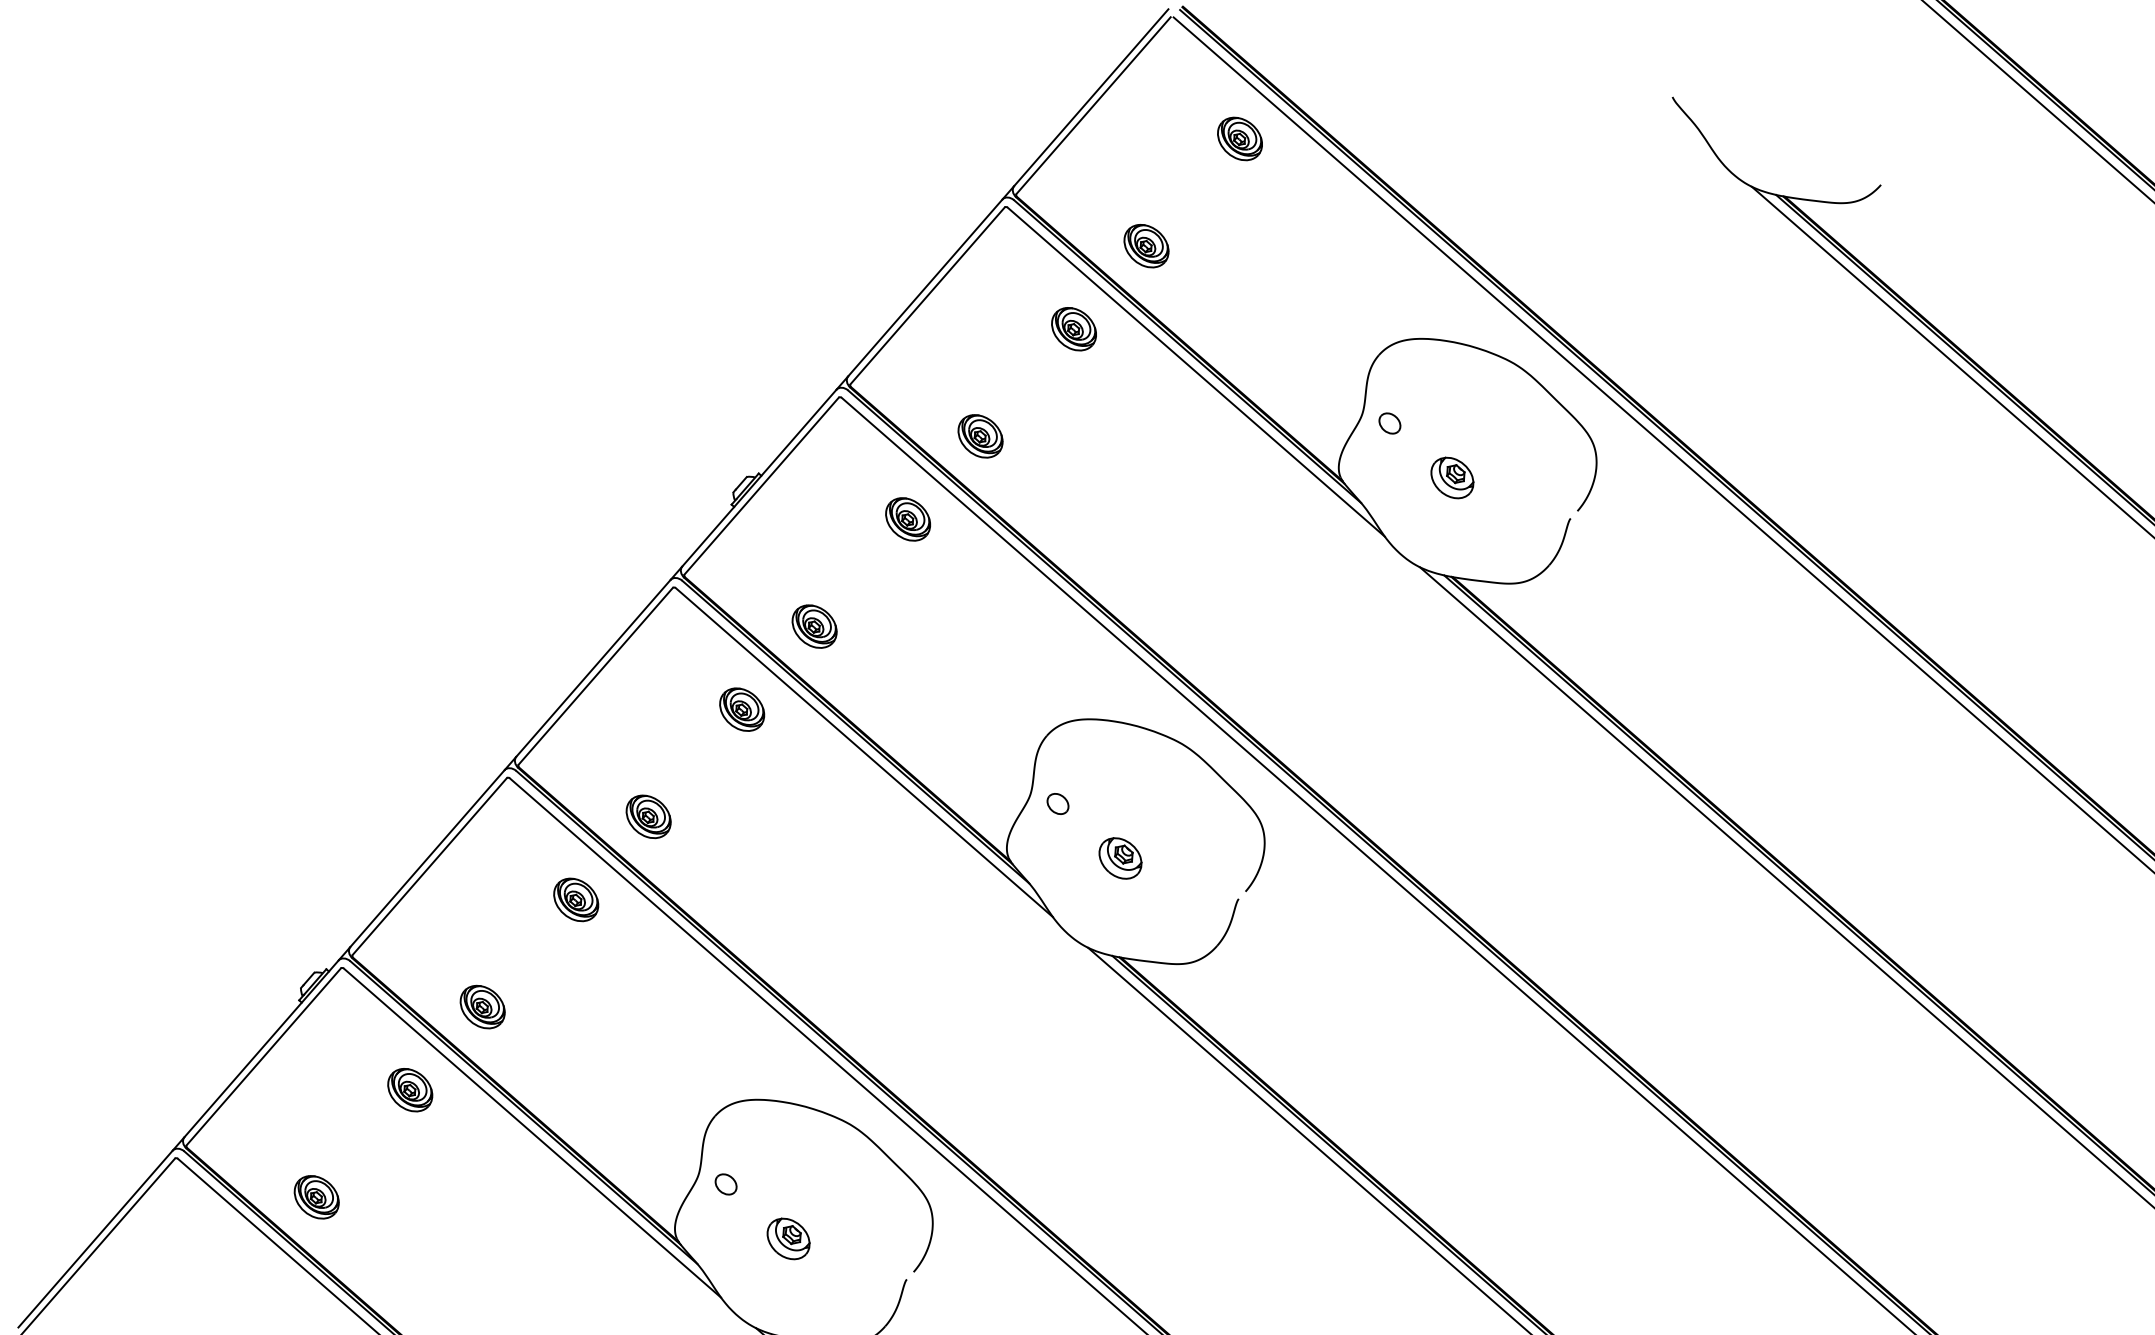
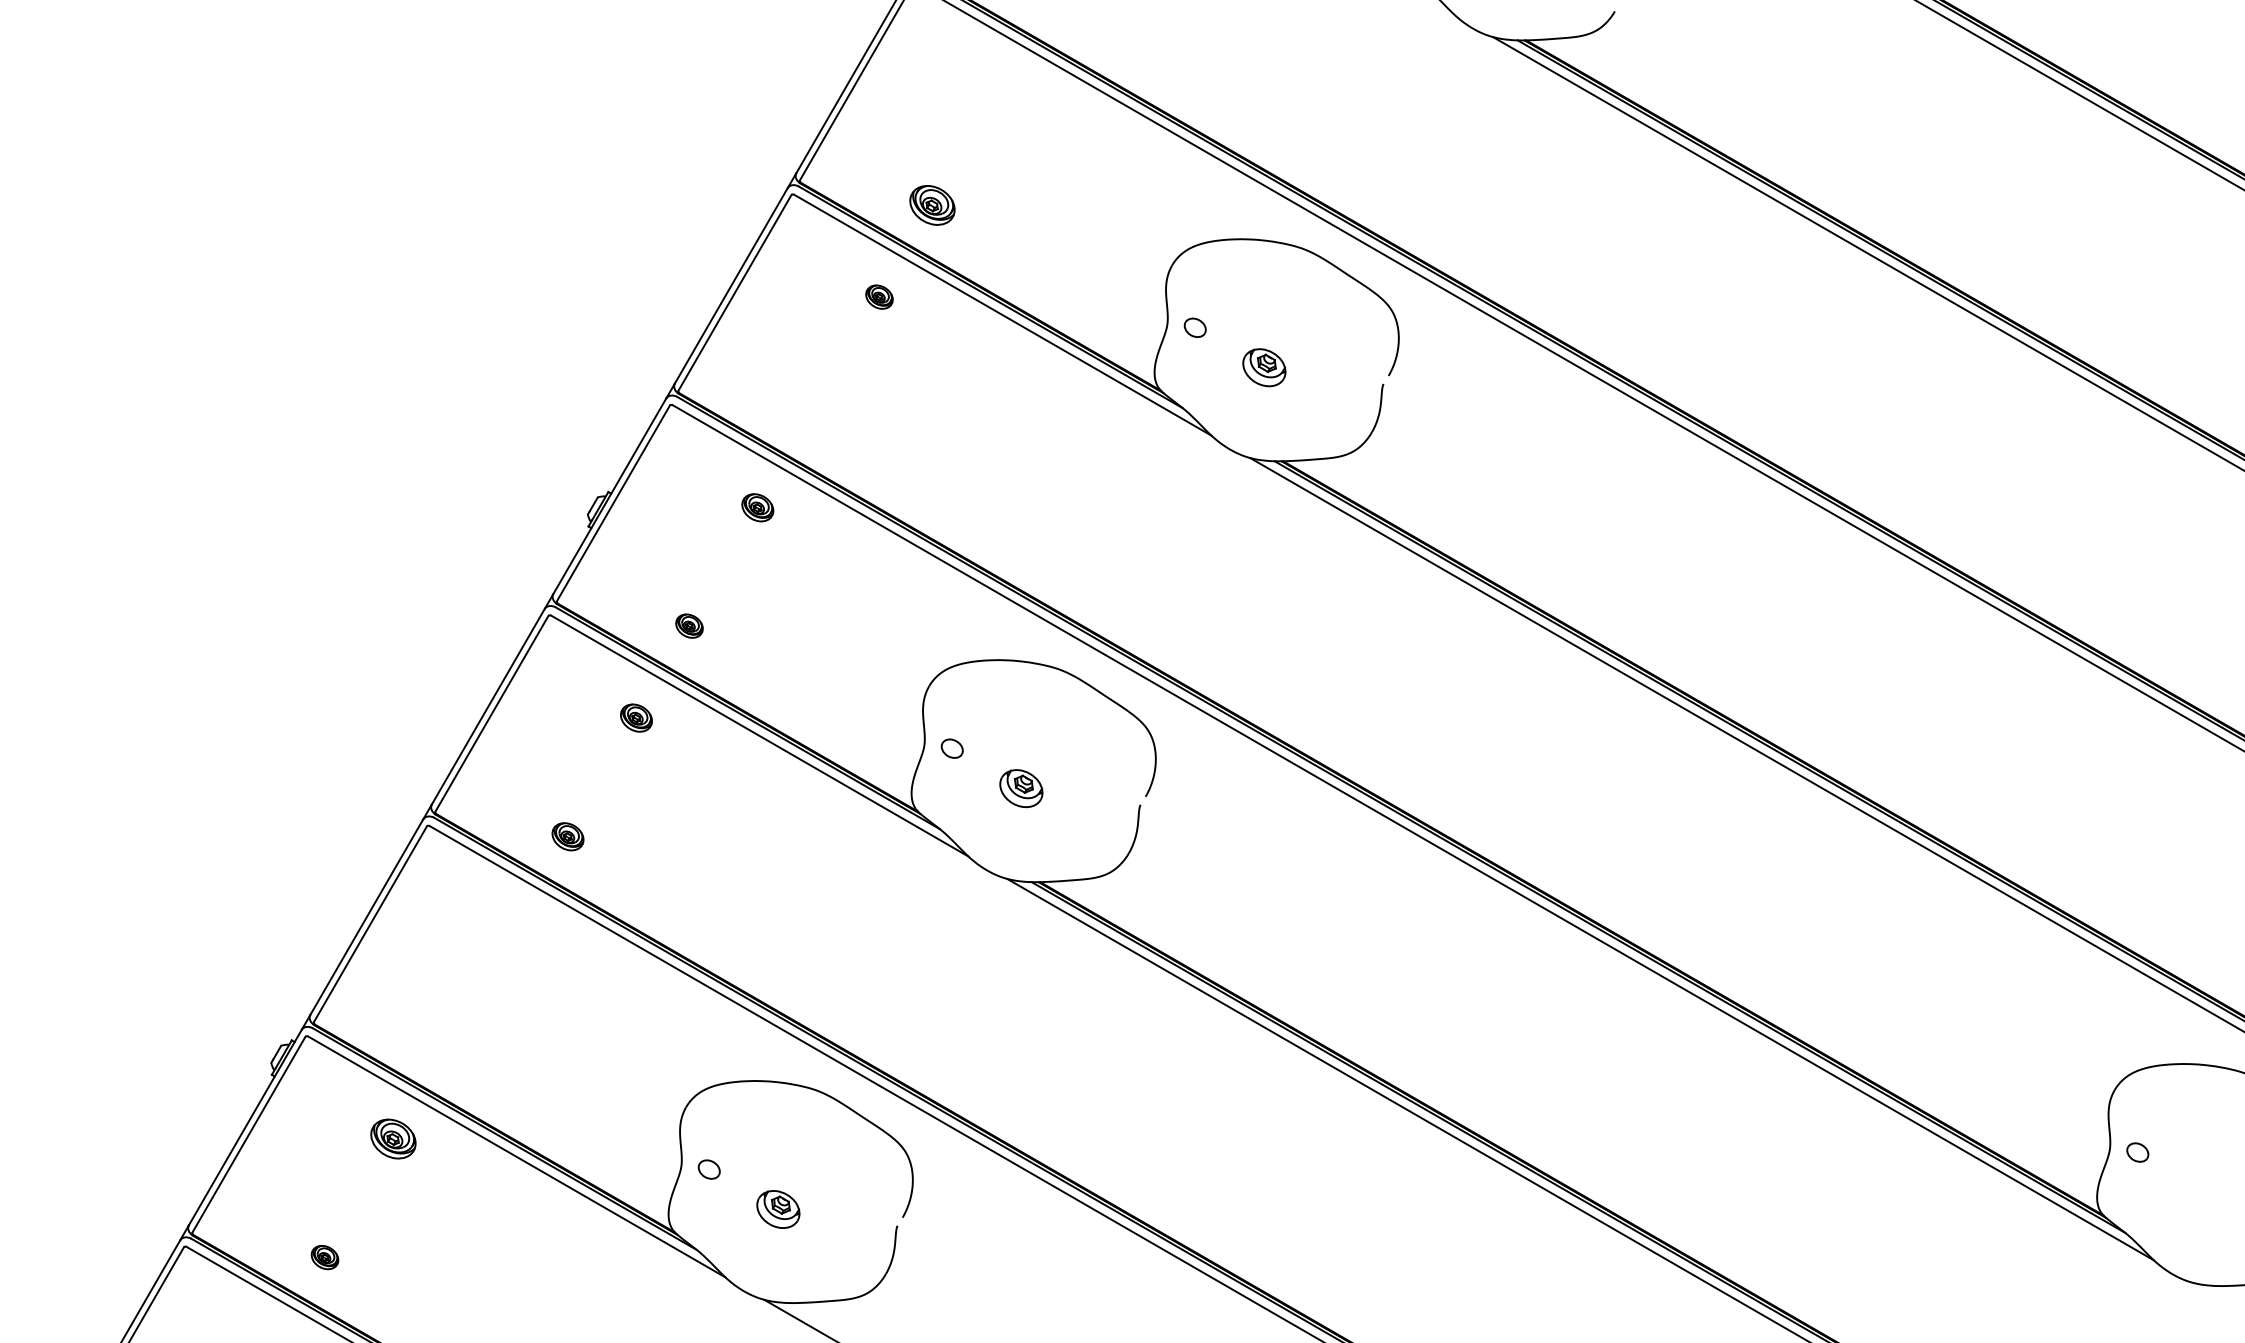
part: (1239, 138) -> (1000, 86), removed
part: (1074, 328) -> (879, 296), size x0.6
part: (980, 435) -> (810, 415), removed
part: (907, 519) -> (757, 507), size x0.7
part: (814, 625) -> (689, 625), size x0.6
part: (742, 709) -> (636, 717), size x0.7
part: (648, 816) -> (567, 836), size x0.7
part: (575, 899) -> (514, 928), removed
part: (482, 1006) -> (446, 1046), removed
part: (316, 1197) -> (324, 1257), size x0.6

